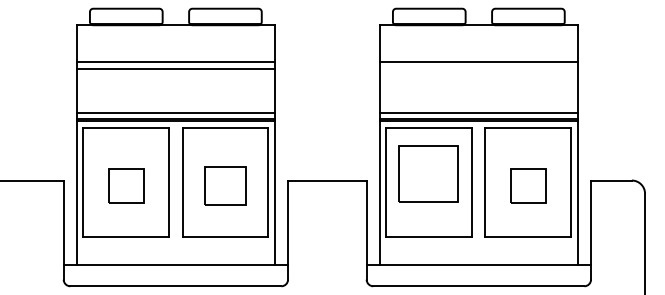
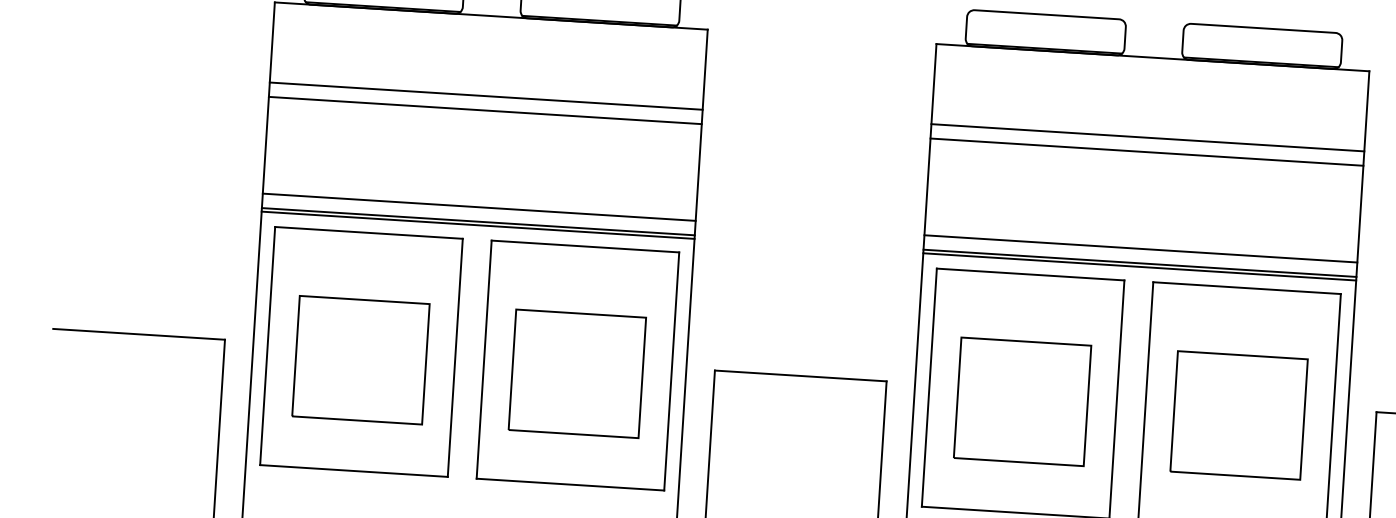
line: (478, 68) -> (1146, 152), added
part: (428, 173) -> (1023, 400), moved
part: (126, 185) -> (361, 359), size x1.67
part: (225, 185) -> (577, 372), size x1.43
part: (528, 185) -> (1239, 414), size x1.67

